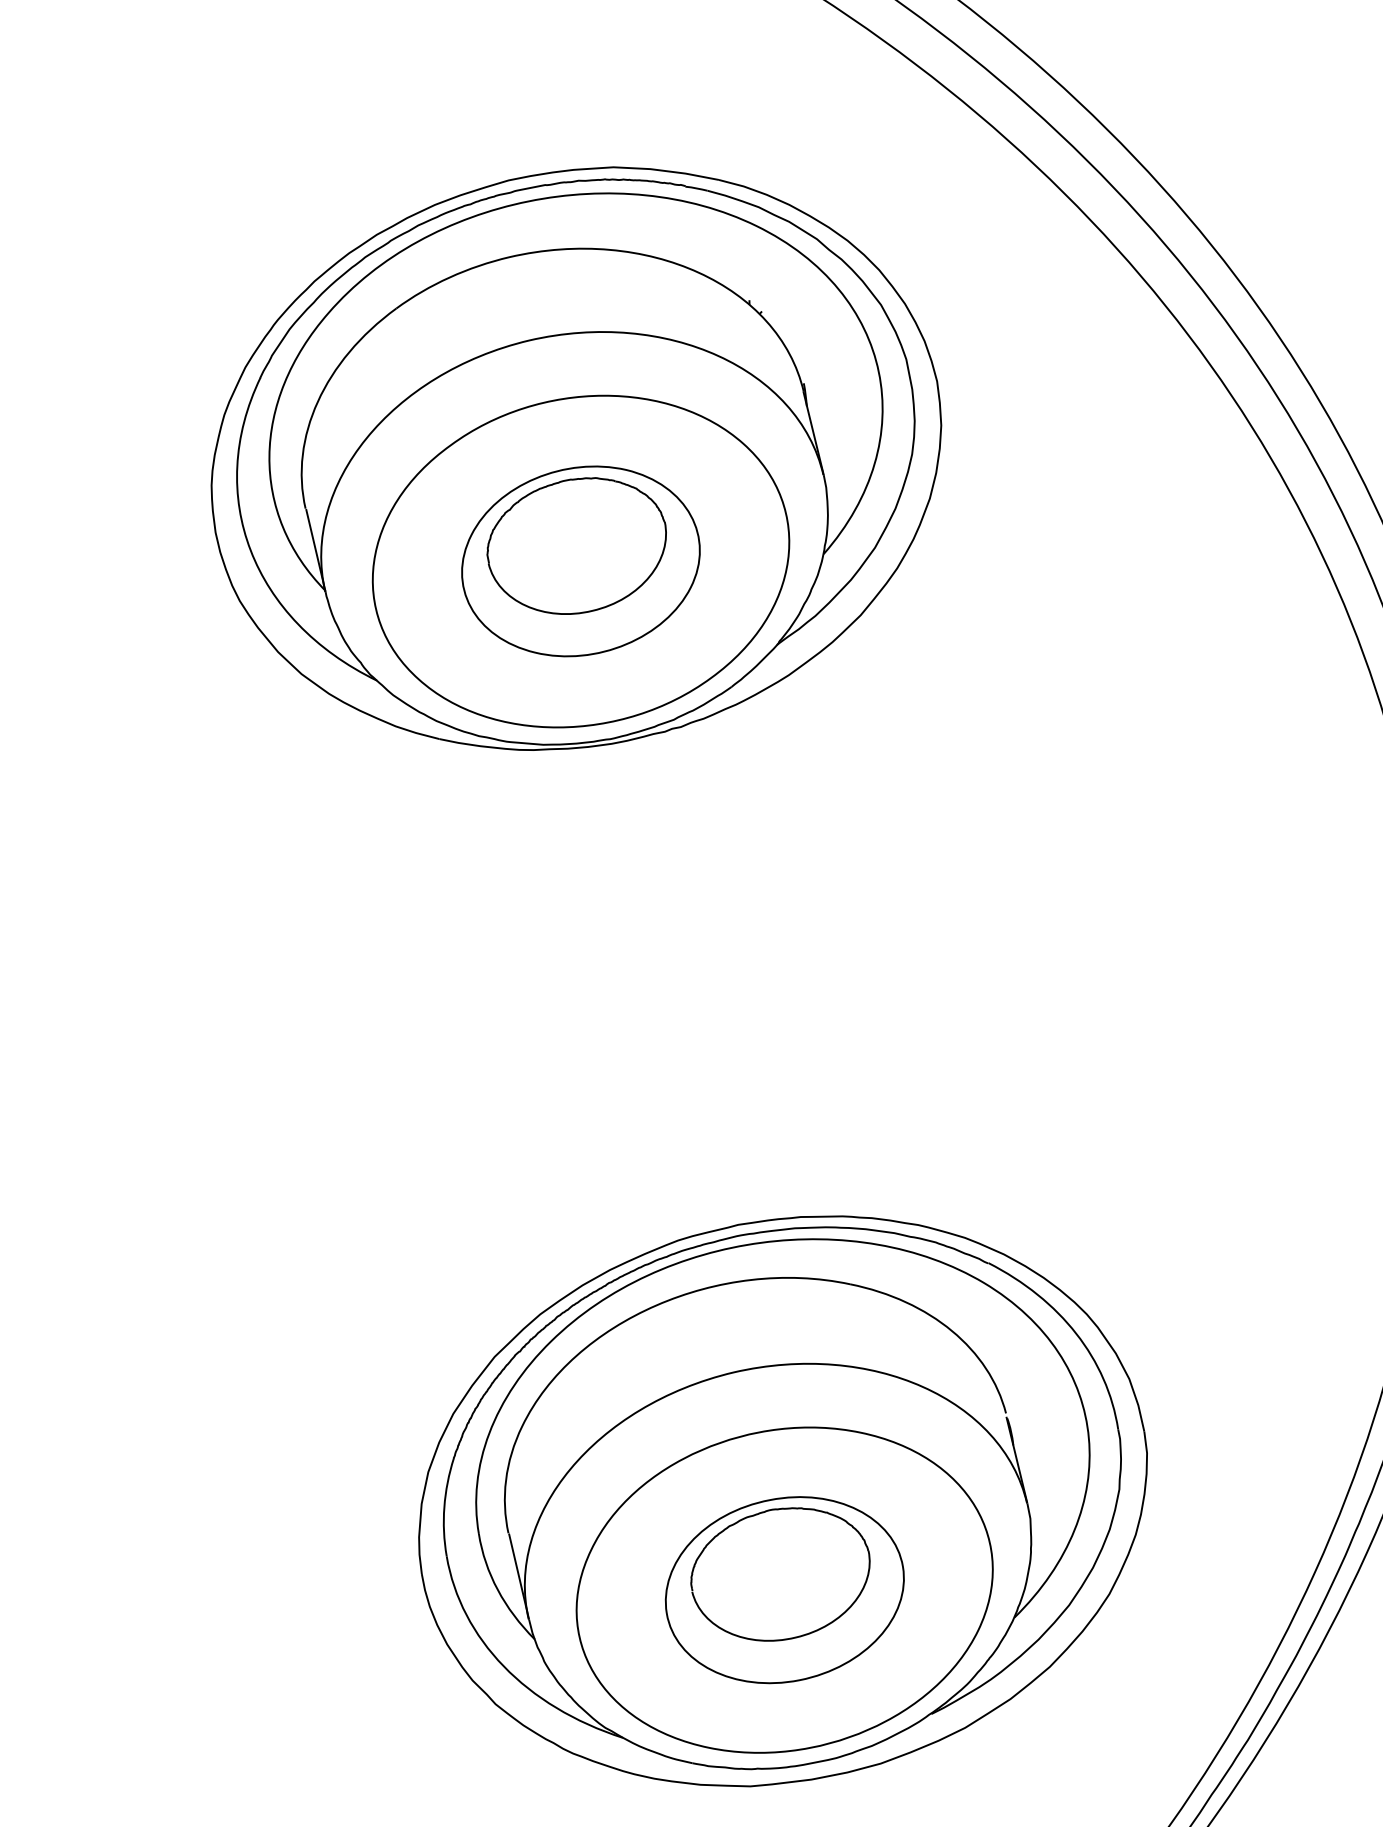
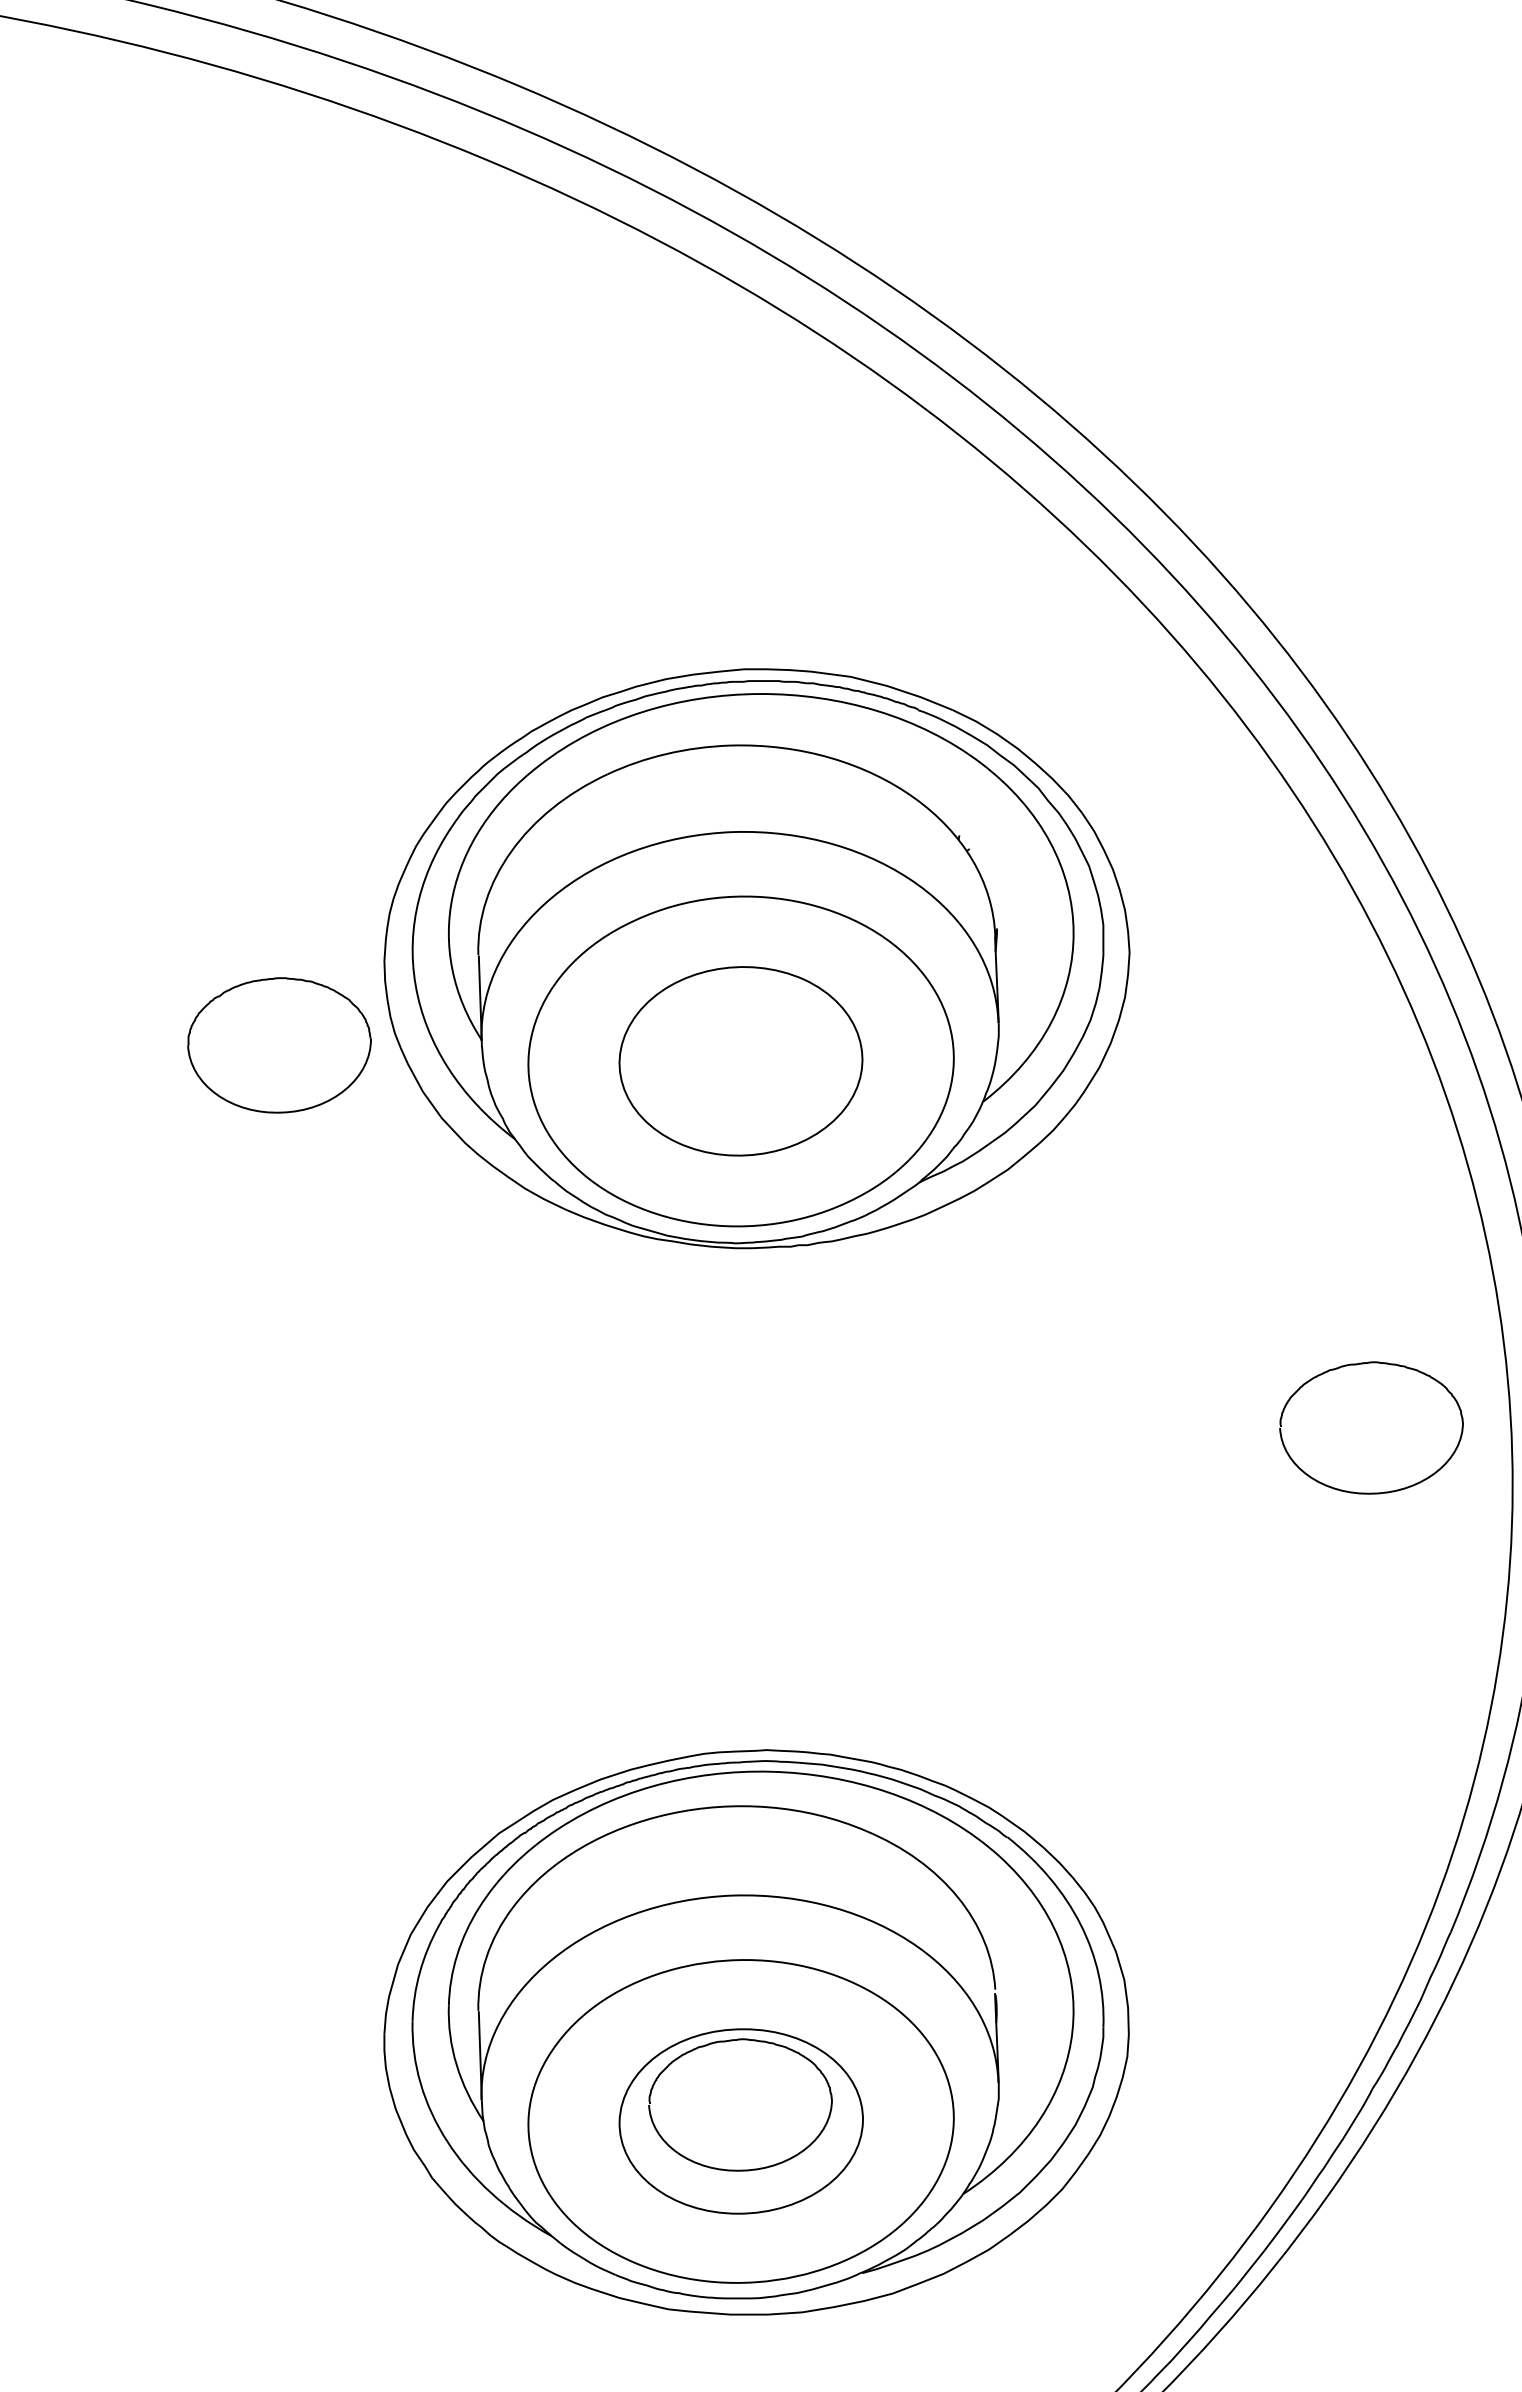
part: (577, 546) -> (279, 1045), moved
part: (1244, 735) -> (1364, 1364), added

